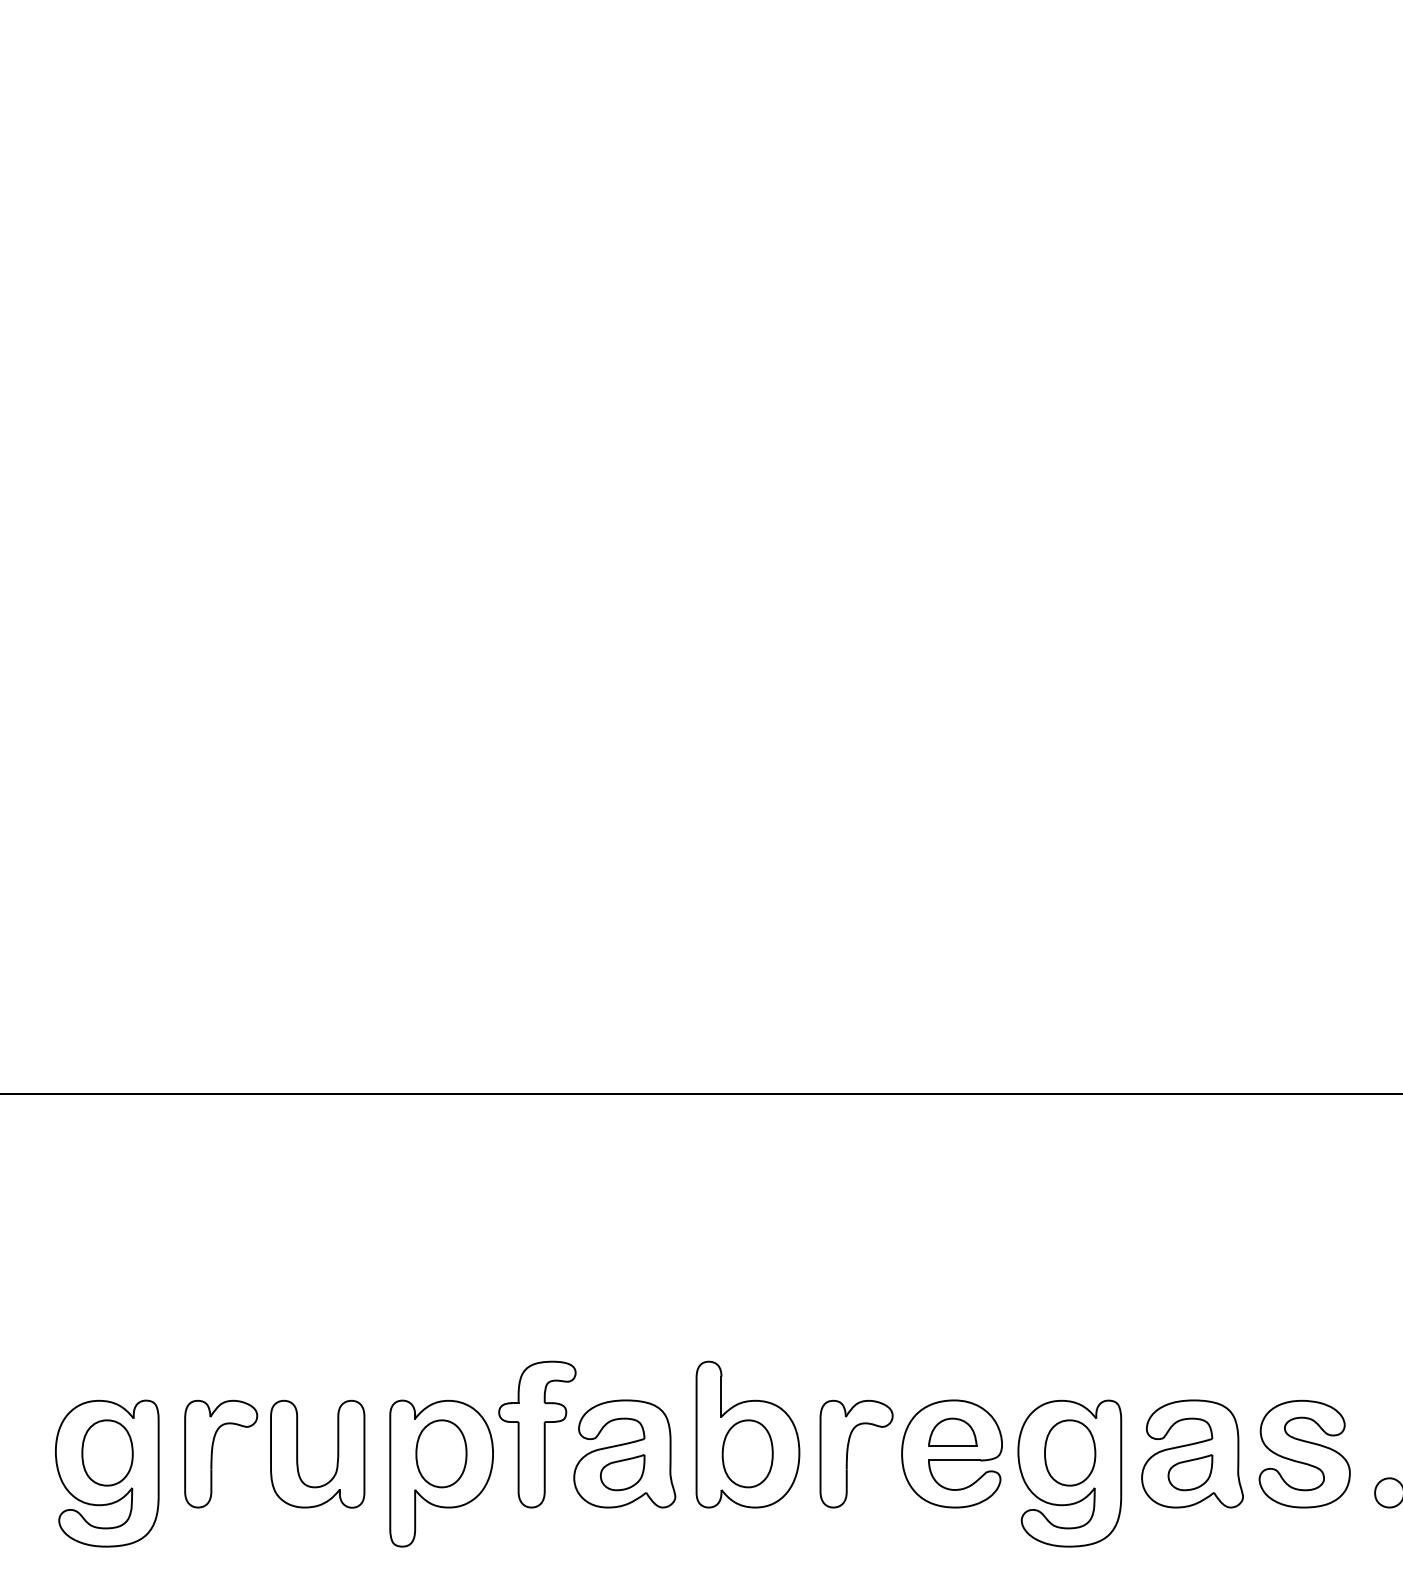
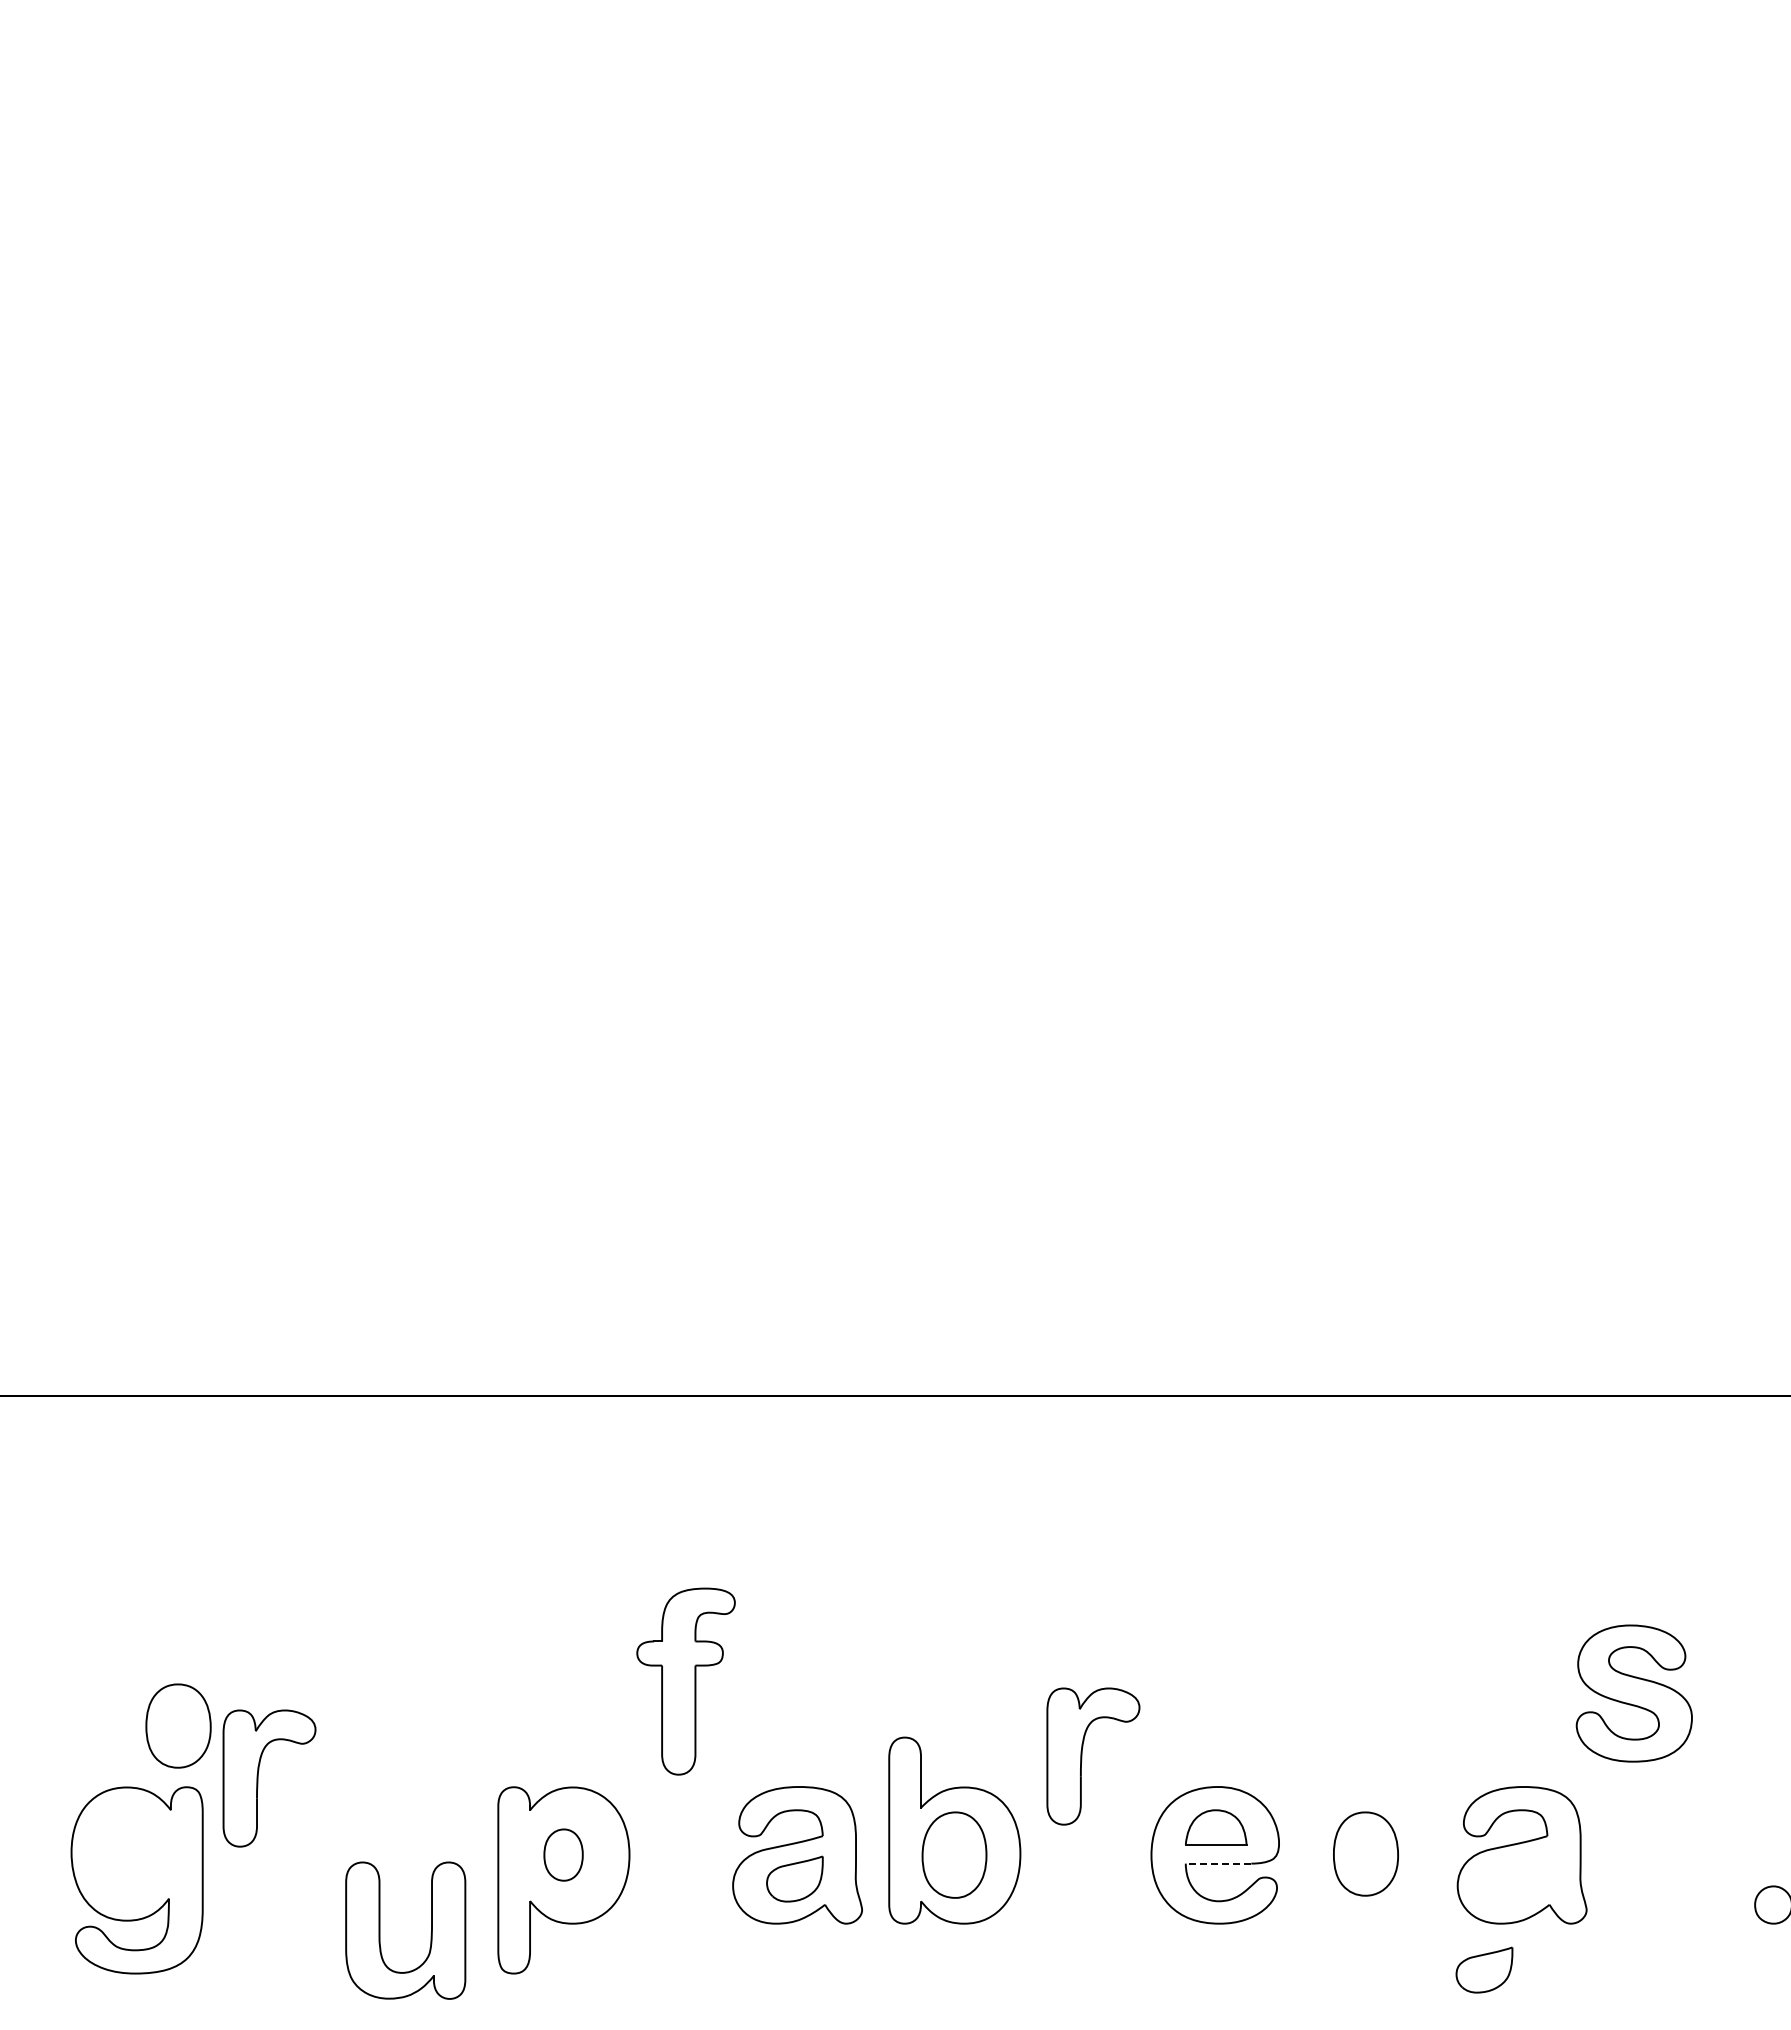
part: (536, 1434) -> (685, 1681), moved
part: (107, 1452) -> (178, 1725), moved
part: (441, 1453) -> (563, 1854), size x0.6
part: (212, 1454) -> (258, 1778), moved
part: (297, 1454) -> (380, 1930), moved
part: (848, 1454) -> (1082, 1756), moved
part: (1304, 1454) -> (1633, 1693), moved
line: (954, 1460) -> (1218, 1863), solid -> dashed
part: (1190, 1472) -> (1484, 1969), moved
part: (1069, 1473) -> (1365, 1880), removed

